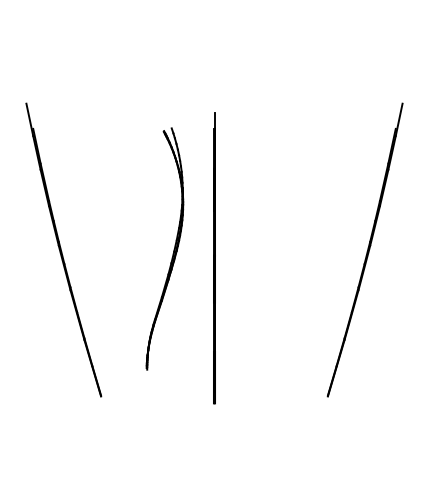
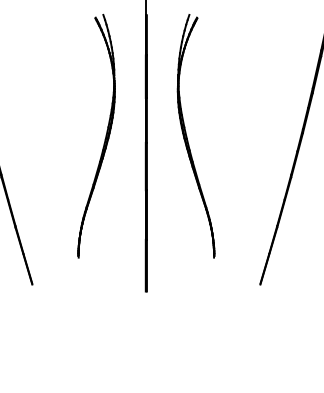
part: (255, 249) -> (187, 136), added

